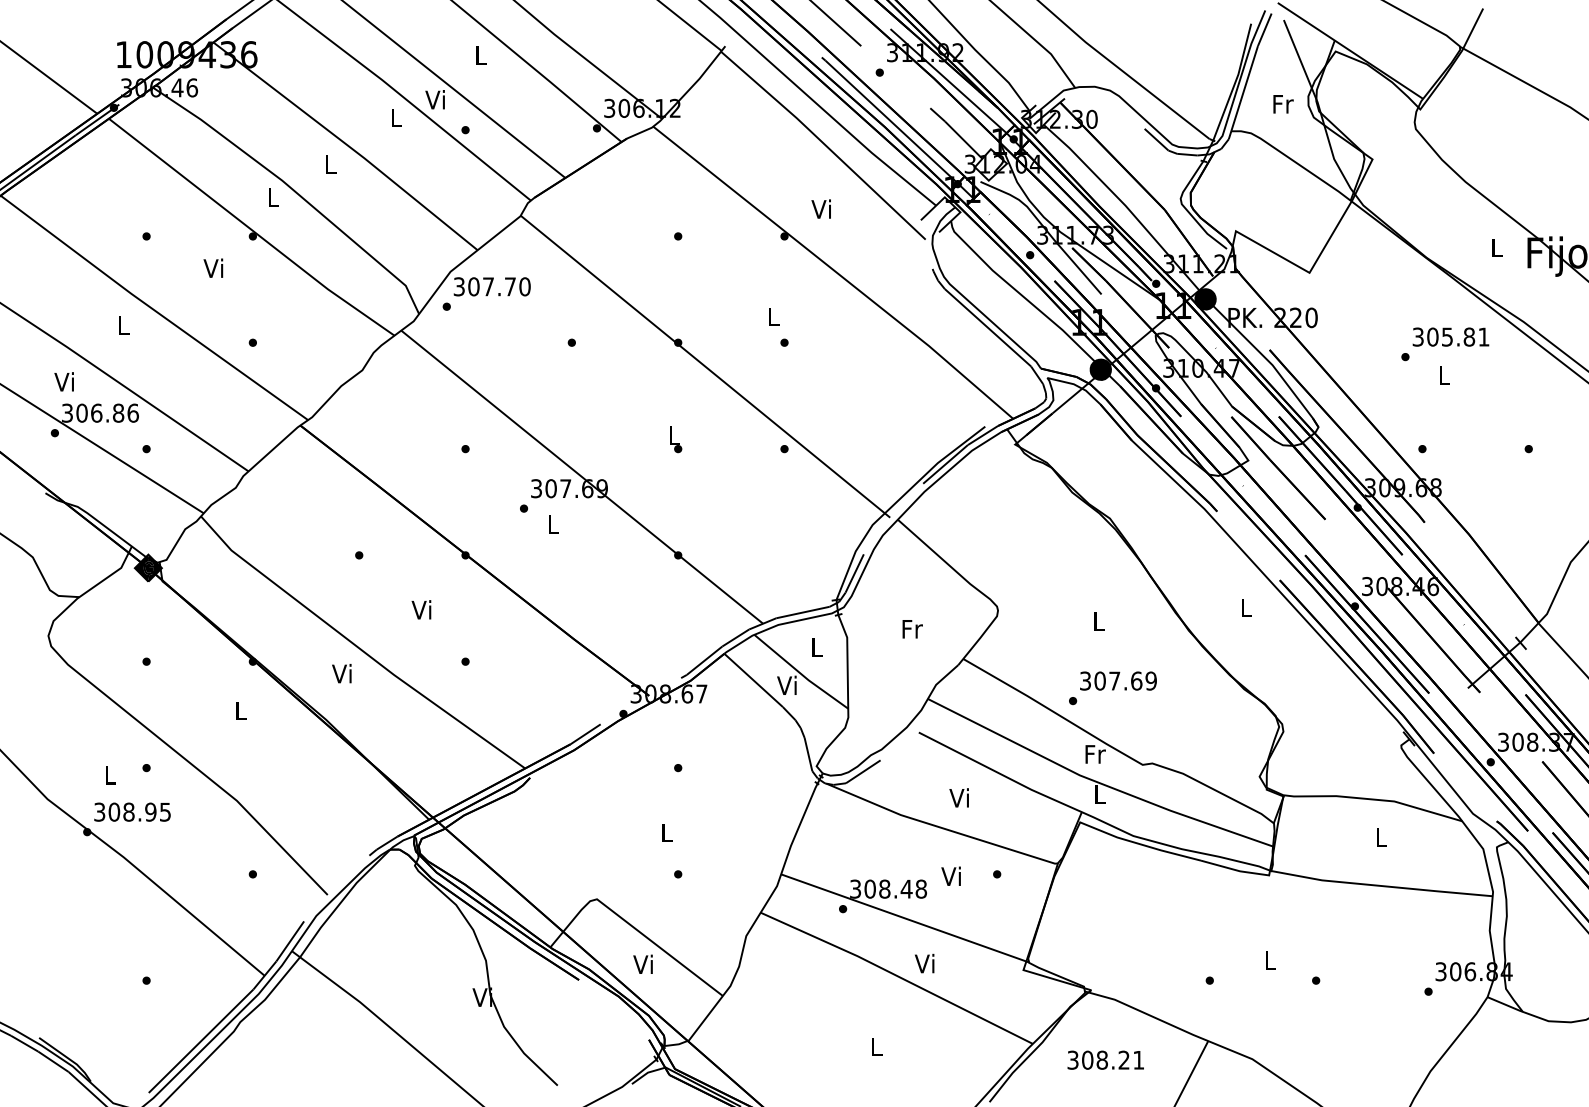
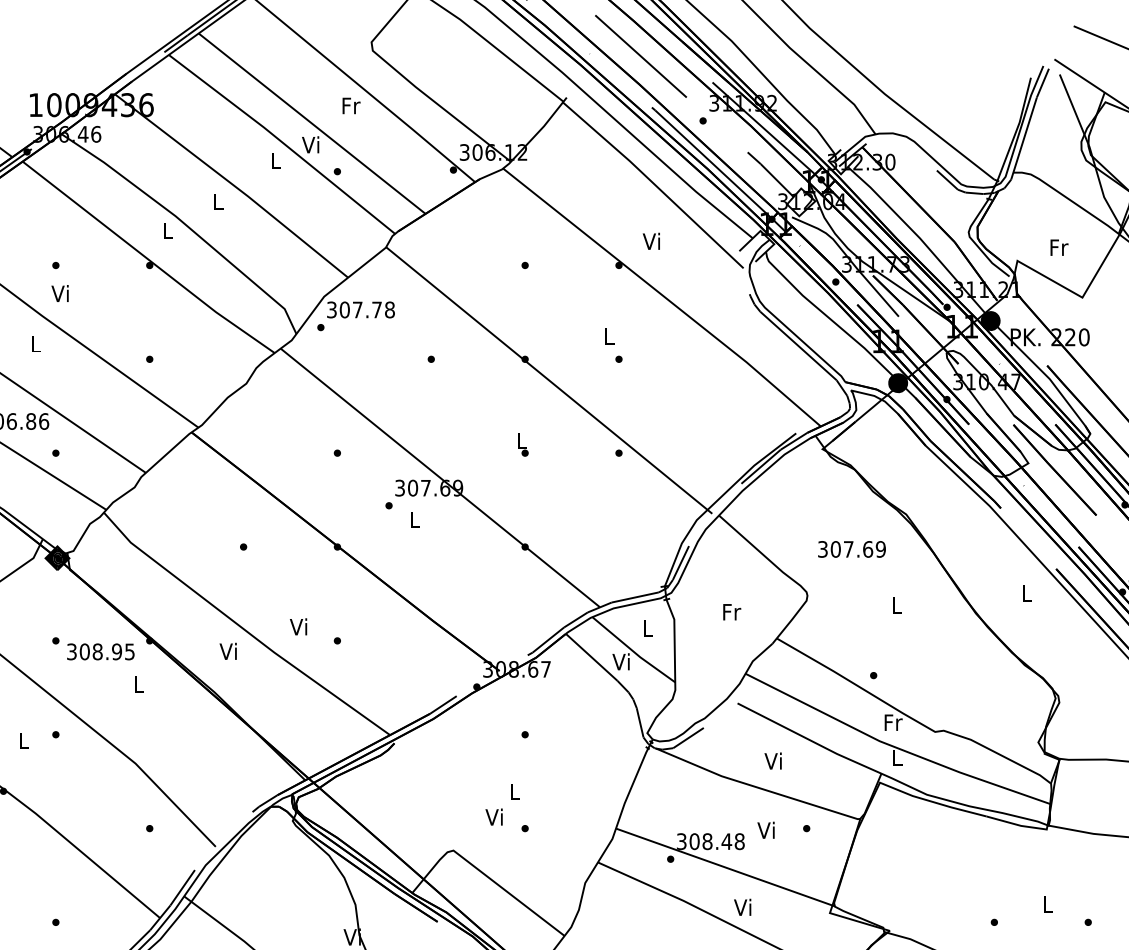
text: (481, 55) -> (351, 105), L -> Fr
text: (1283, 104) -> (1059, 247), moved
text: (213, 267) -> (60, 292), moved
text: (524, 286) -> (389, 309), 307.70 -> 307.78
text: (421, 609) -> (298, 626), moved
text: (1118, 680) -> (852, 548), moved
text: (132, 811) -> (100, 651), moved
text: (642, 963) -> (493, 816), moved

